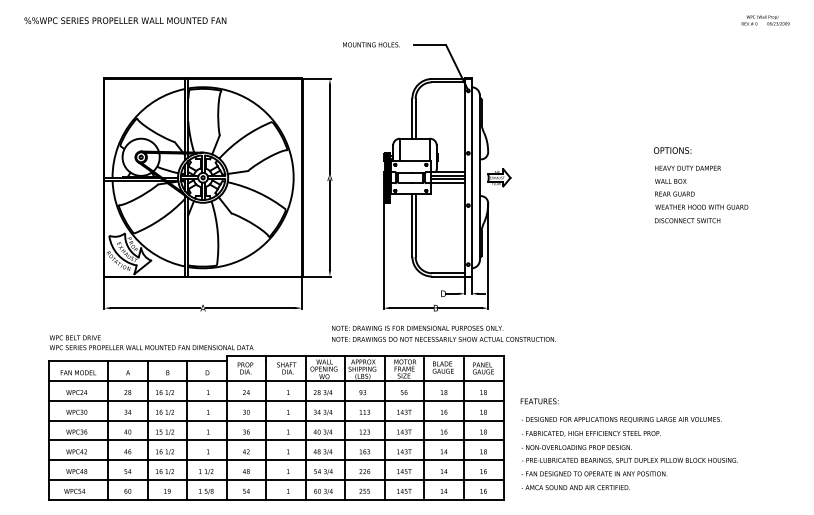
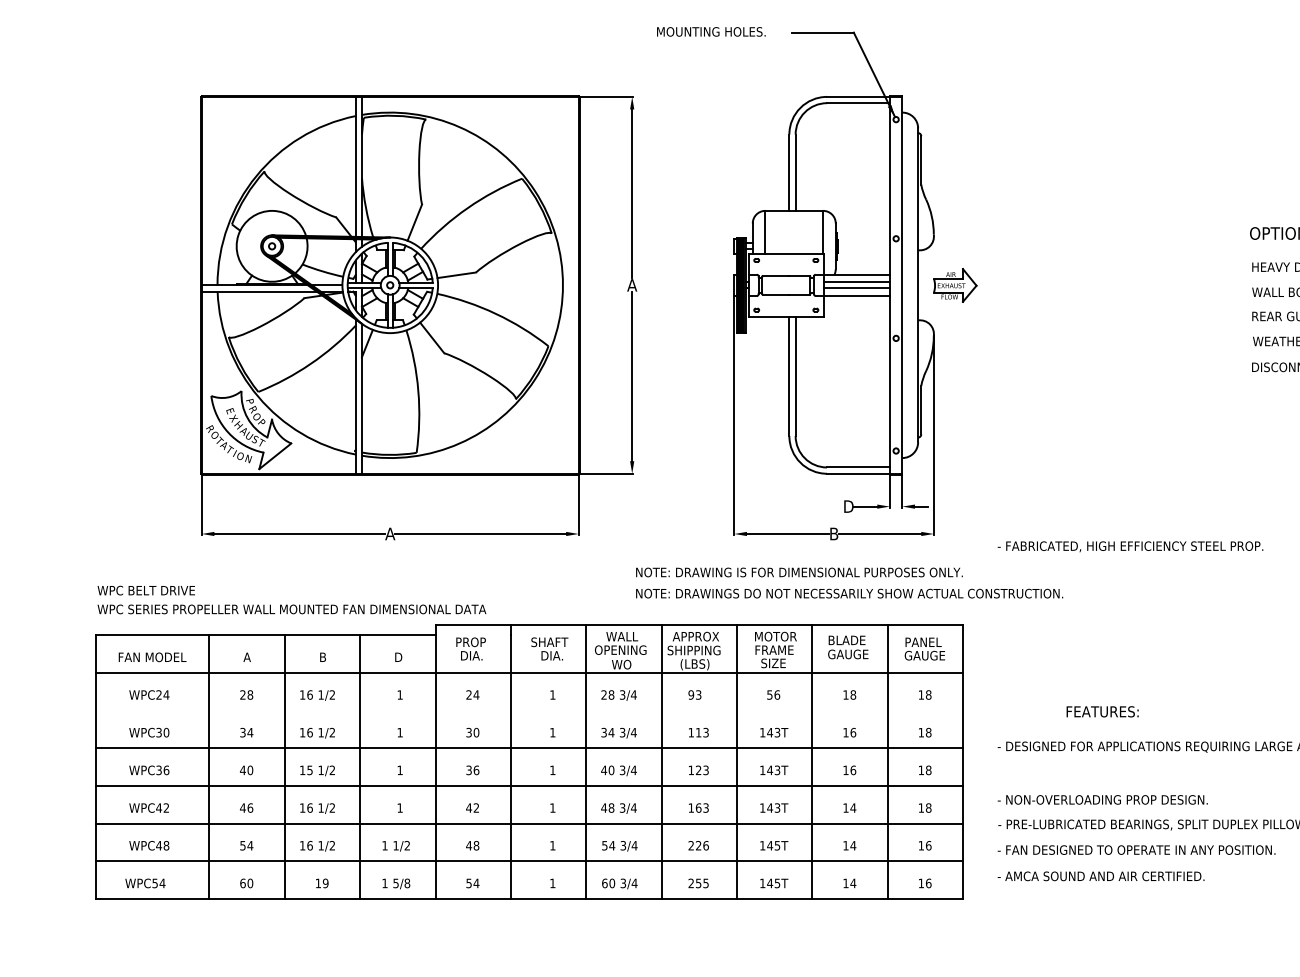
line: (276, 400) -> (530, 710), removed
text: (539, 401) -> (1102, 712), moved
text: (590, 433) -> (1129, 546), moved

